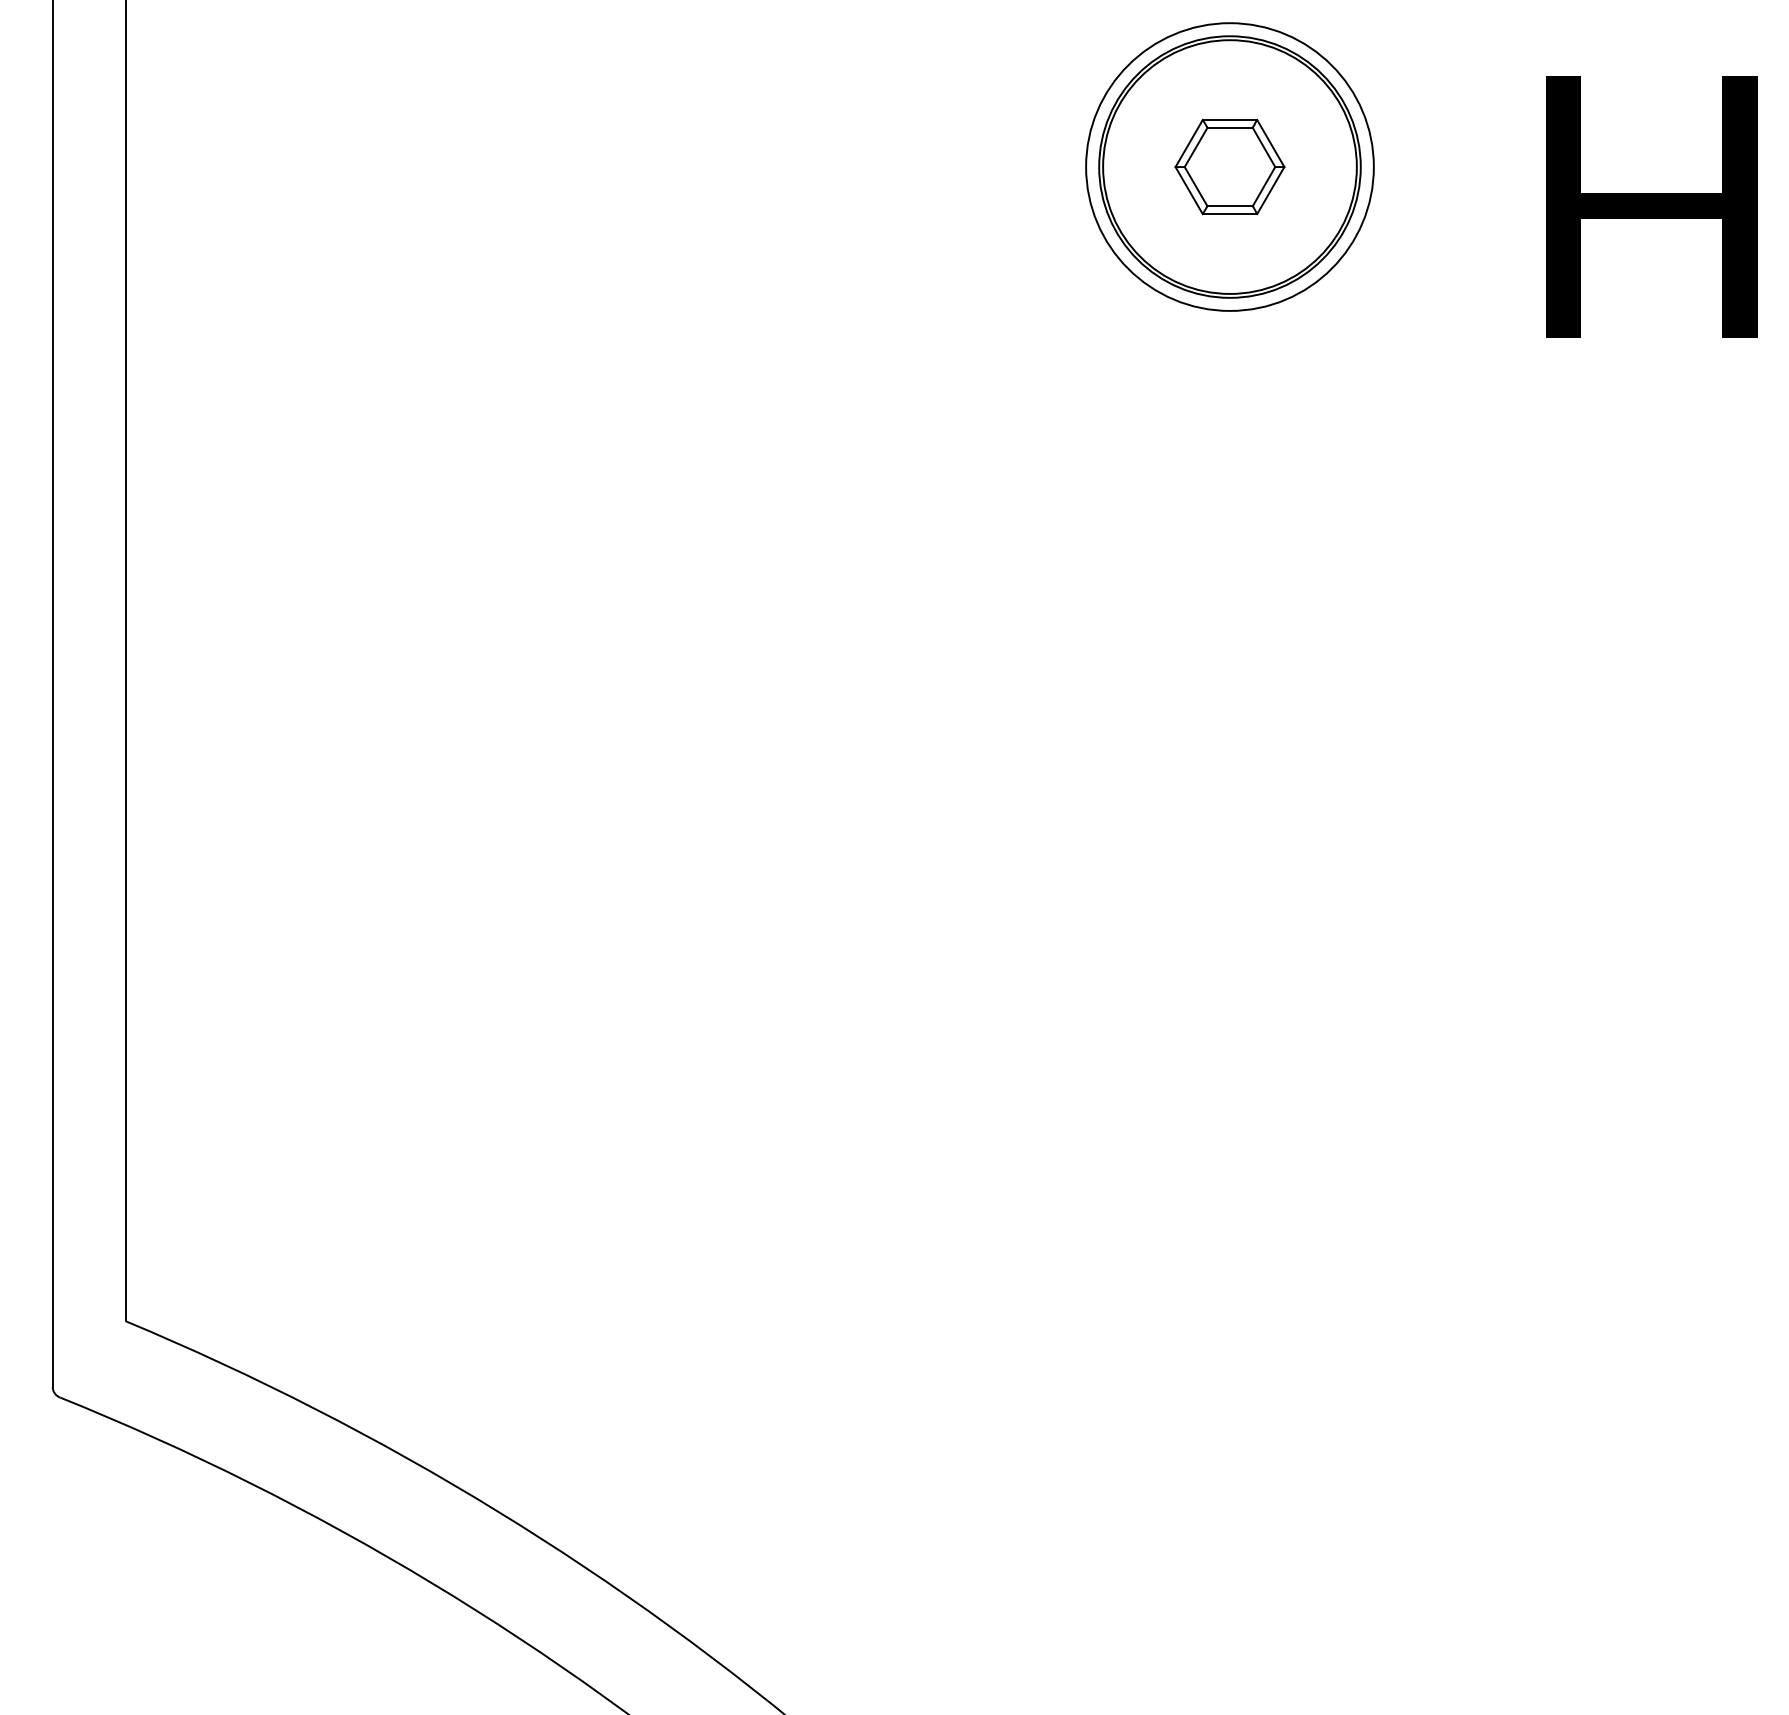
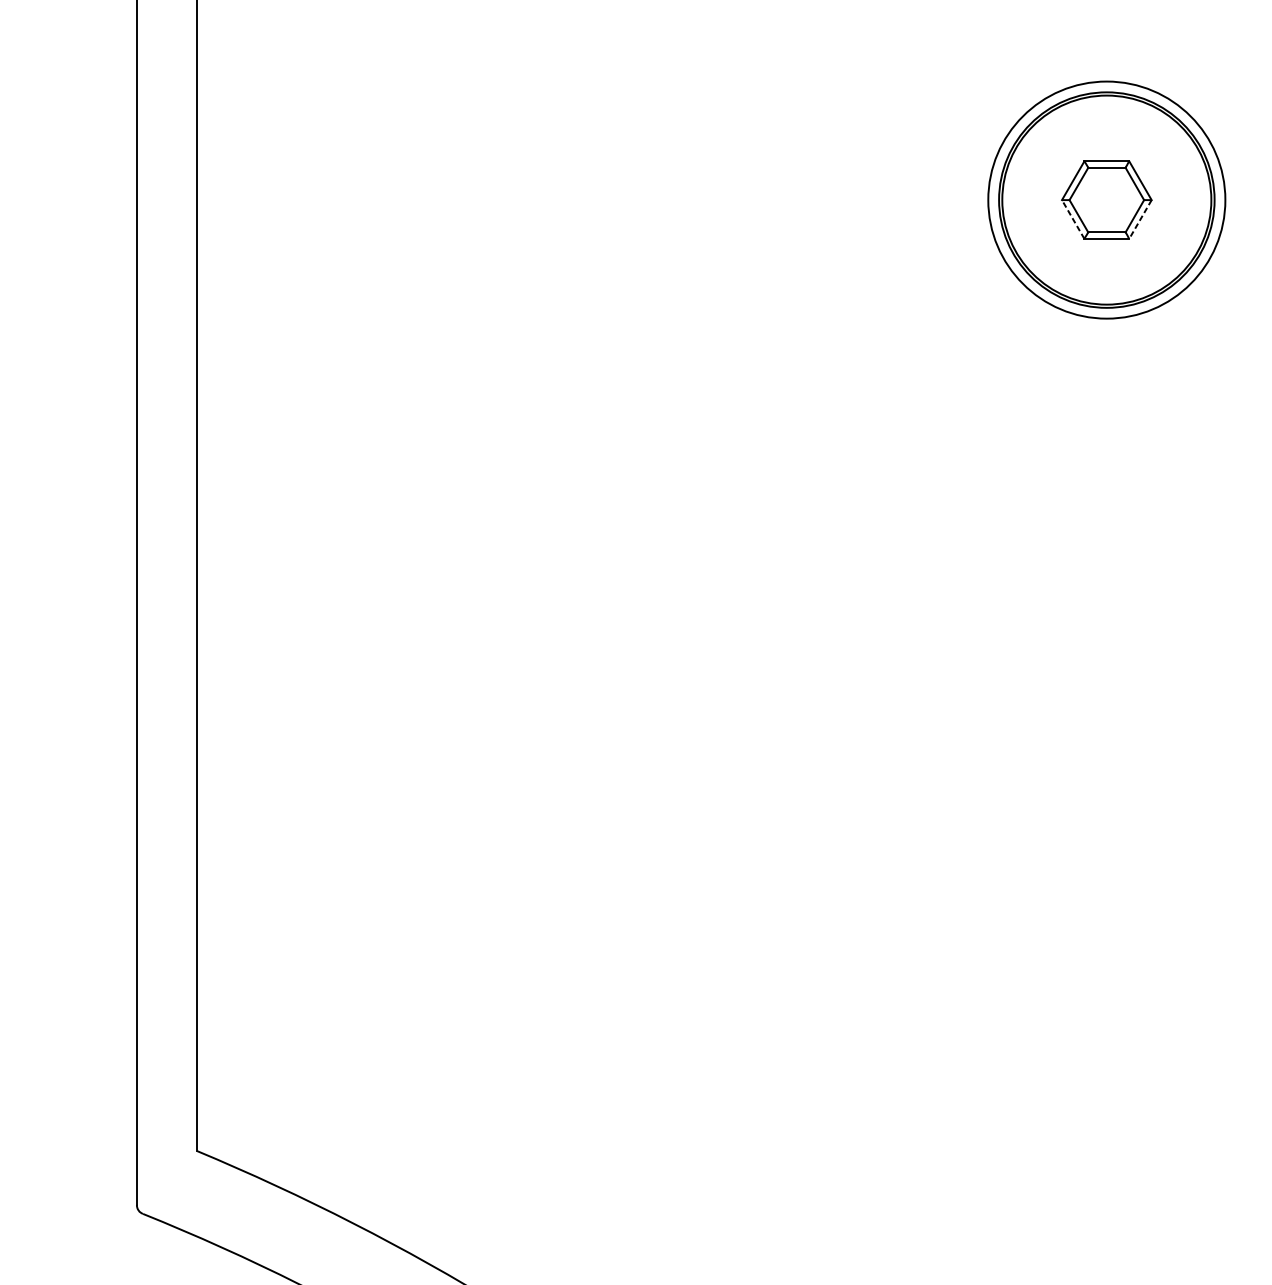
line: (1188, 190) -> (1072, 219), solid -> dashed
line: (1270, 191) -> (1140, 220), solid -> dashed

